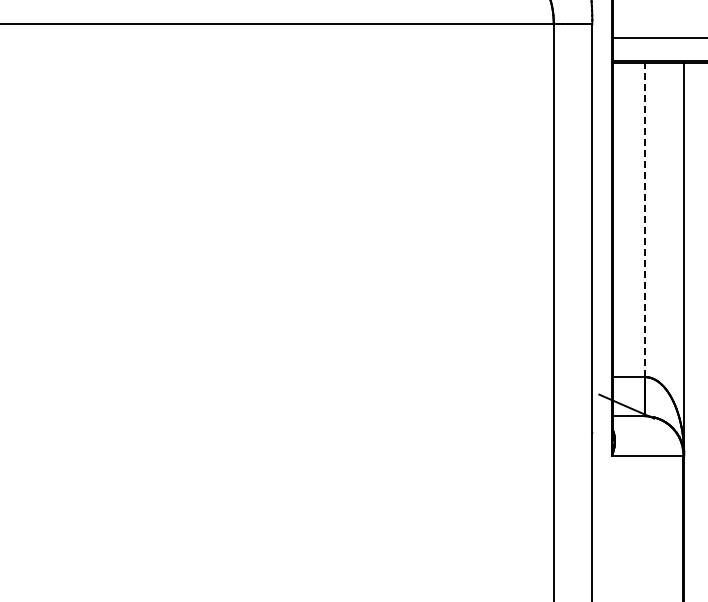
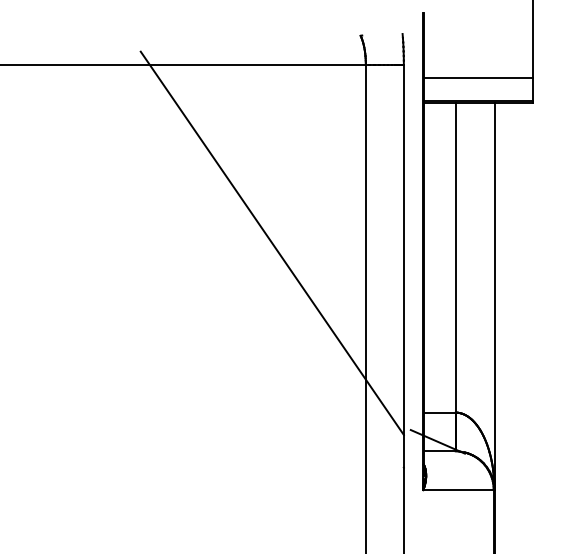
line: (458, 205) -> (271, 243), added
line: (644, 219) -> (455, 257), dashed -> solid

